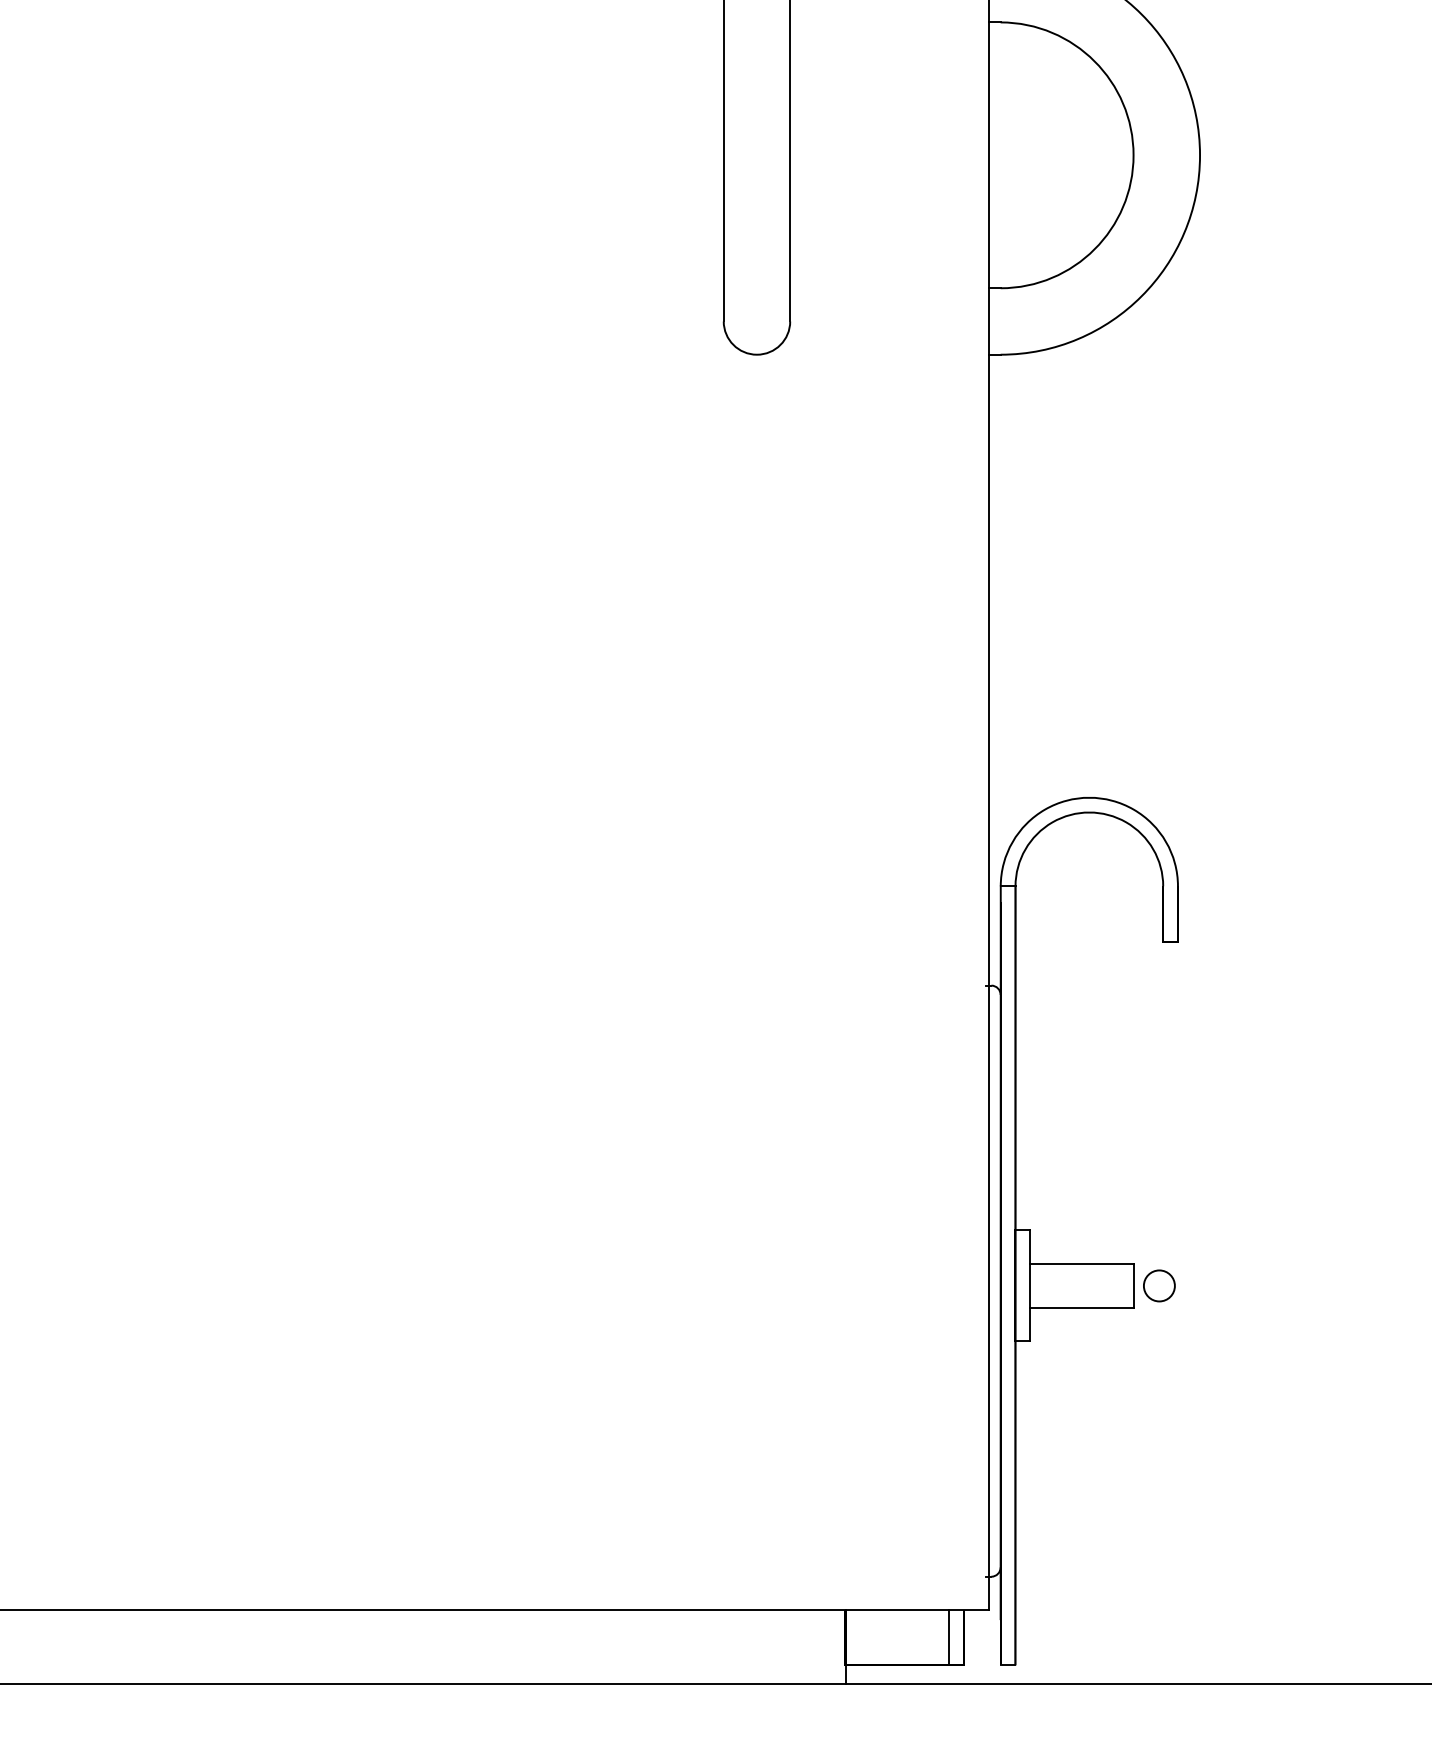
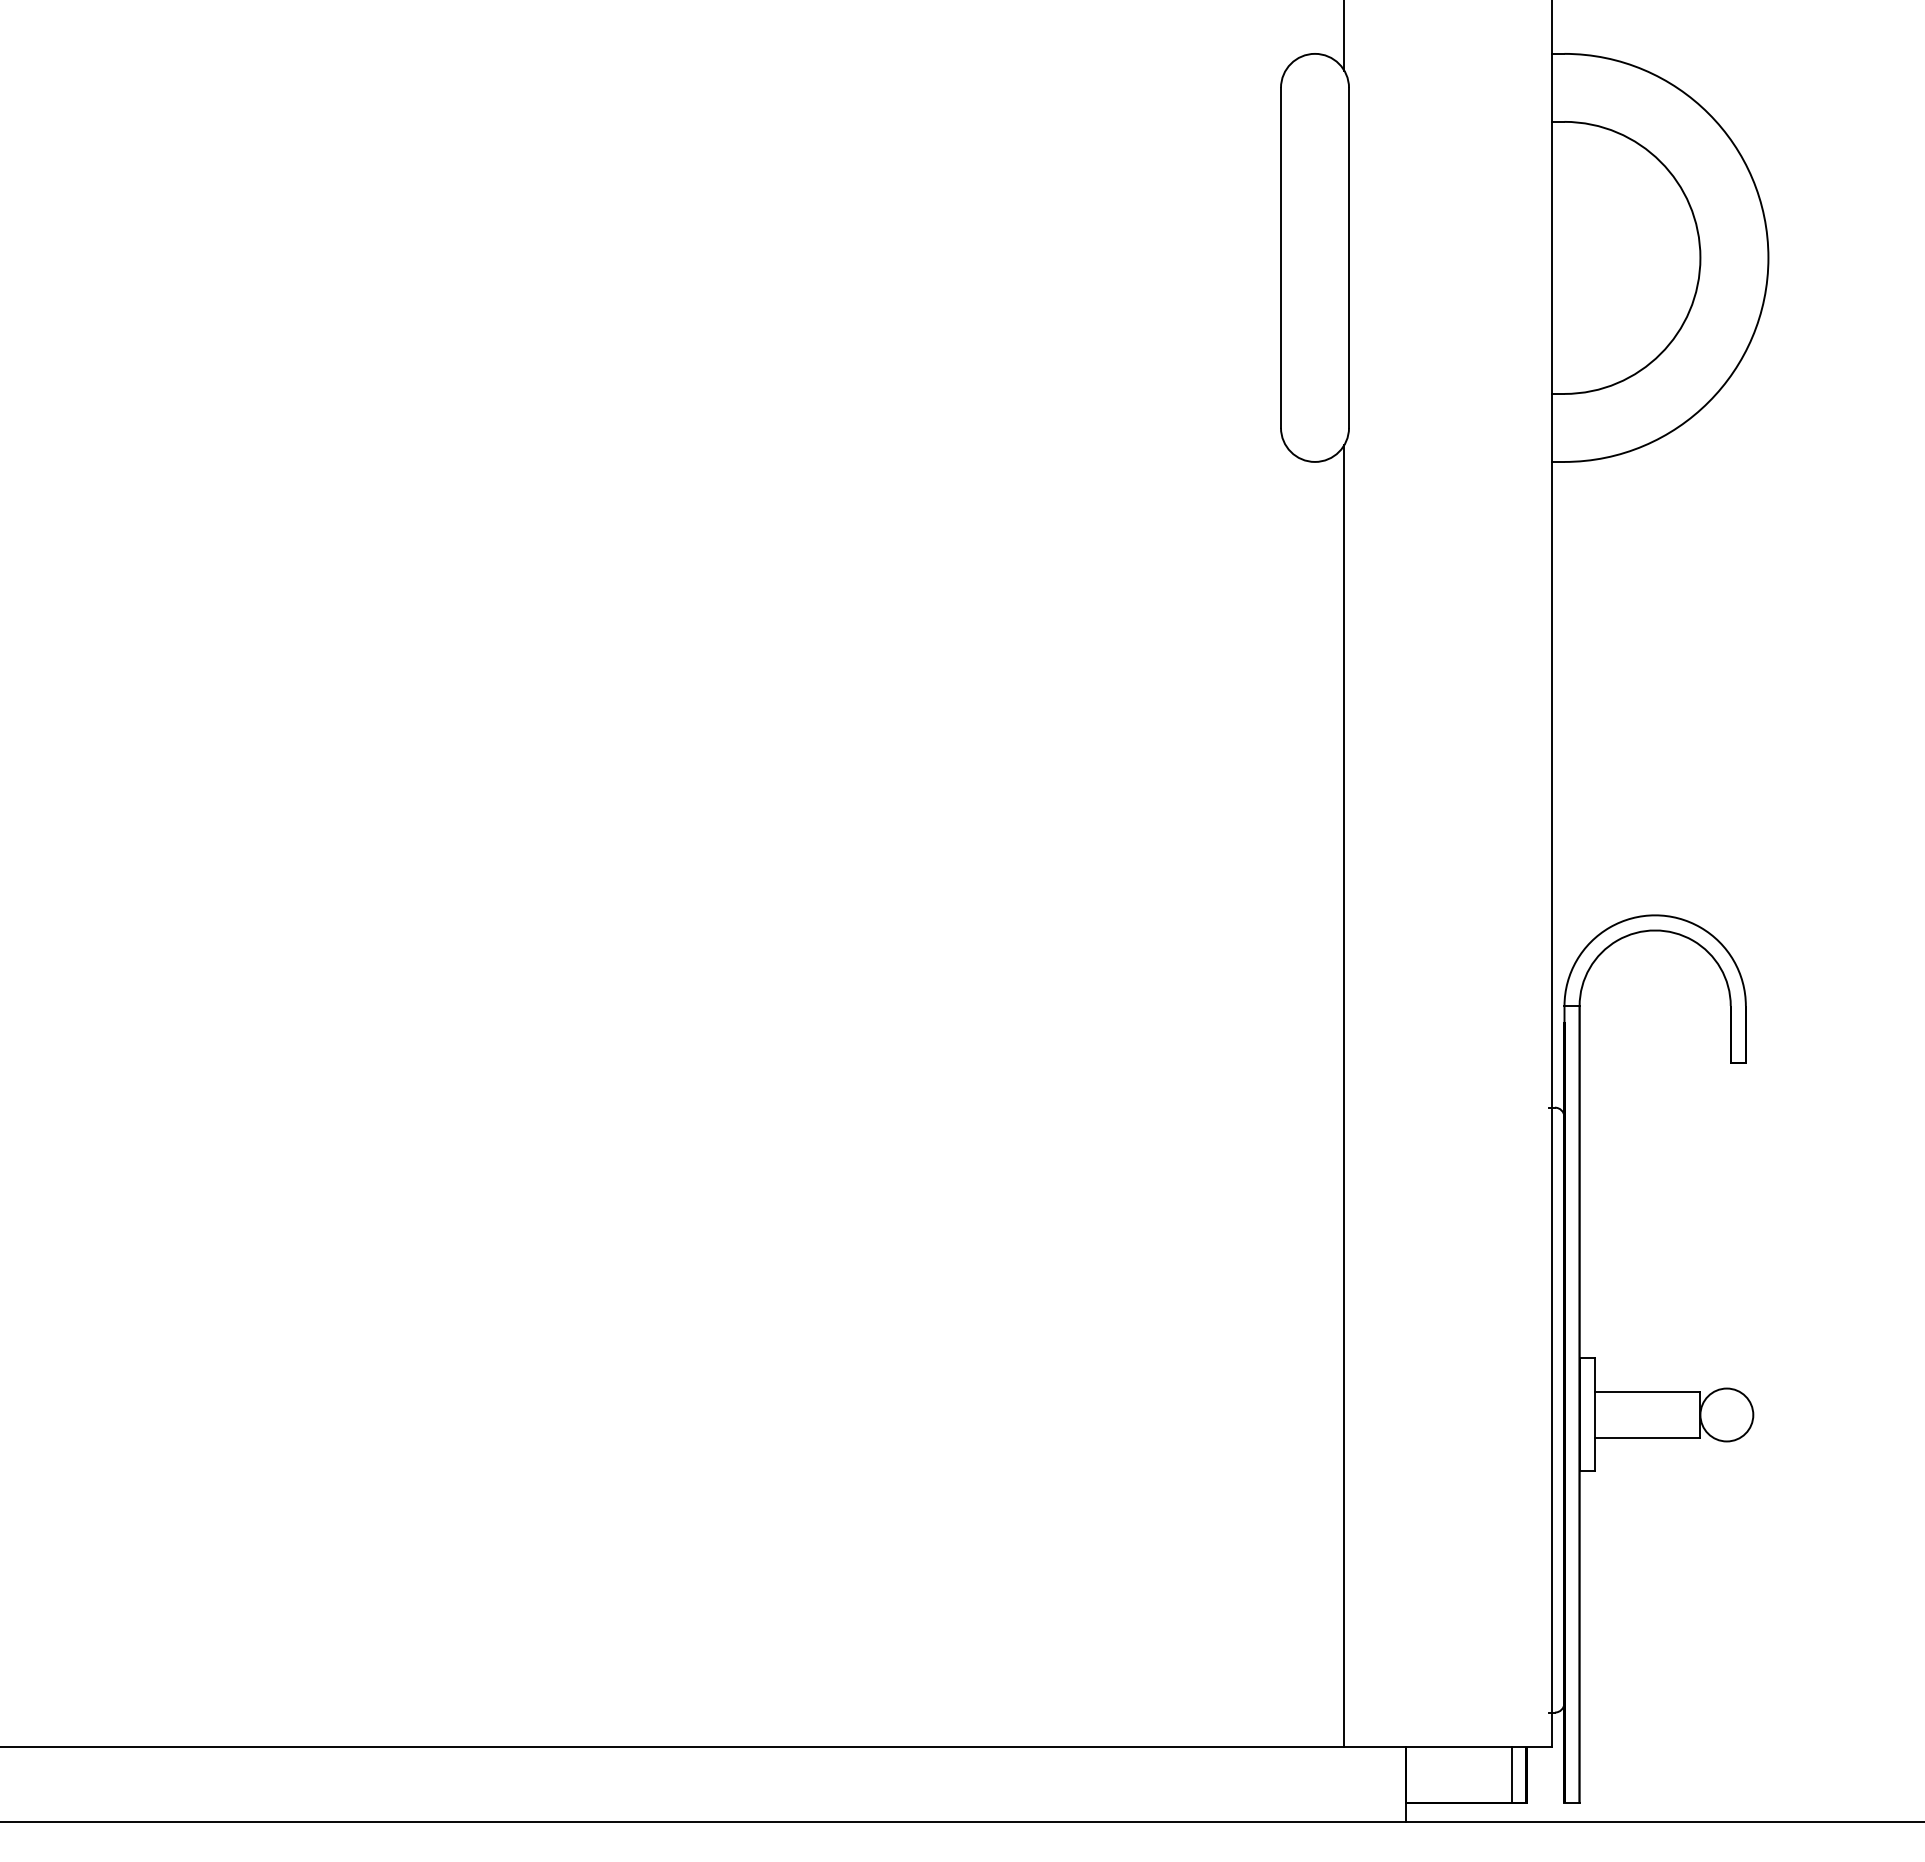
line: (785, 973) -> (1344, 1095), added
circle: (1159, 1285) -> (1726, 1414), size x1.67

